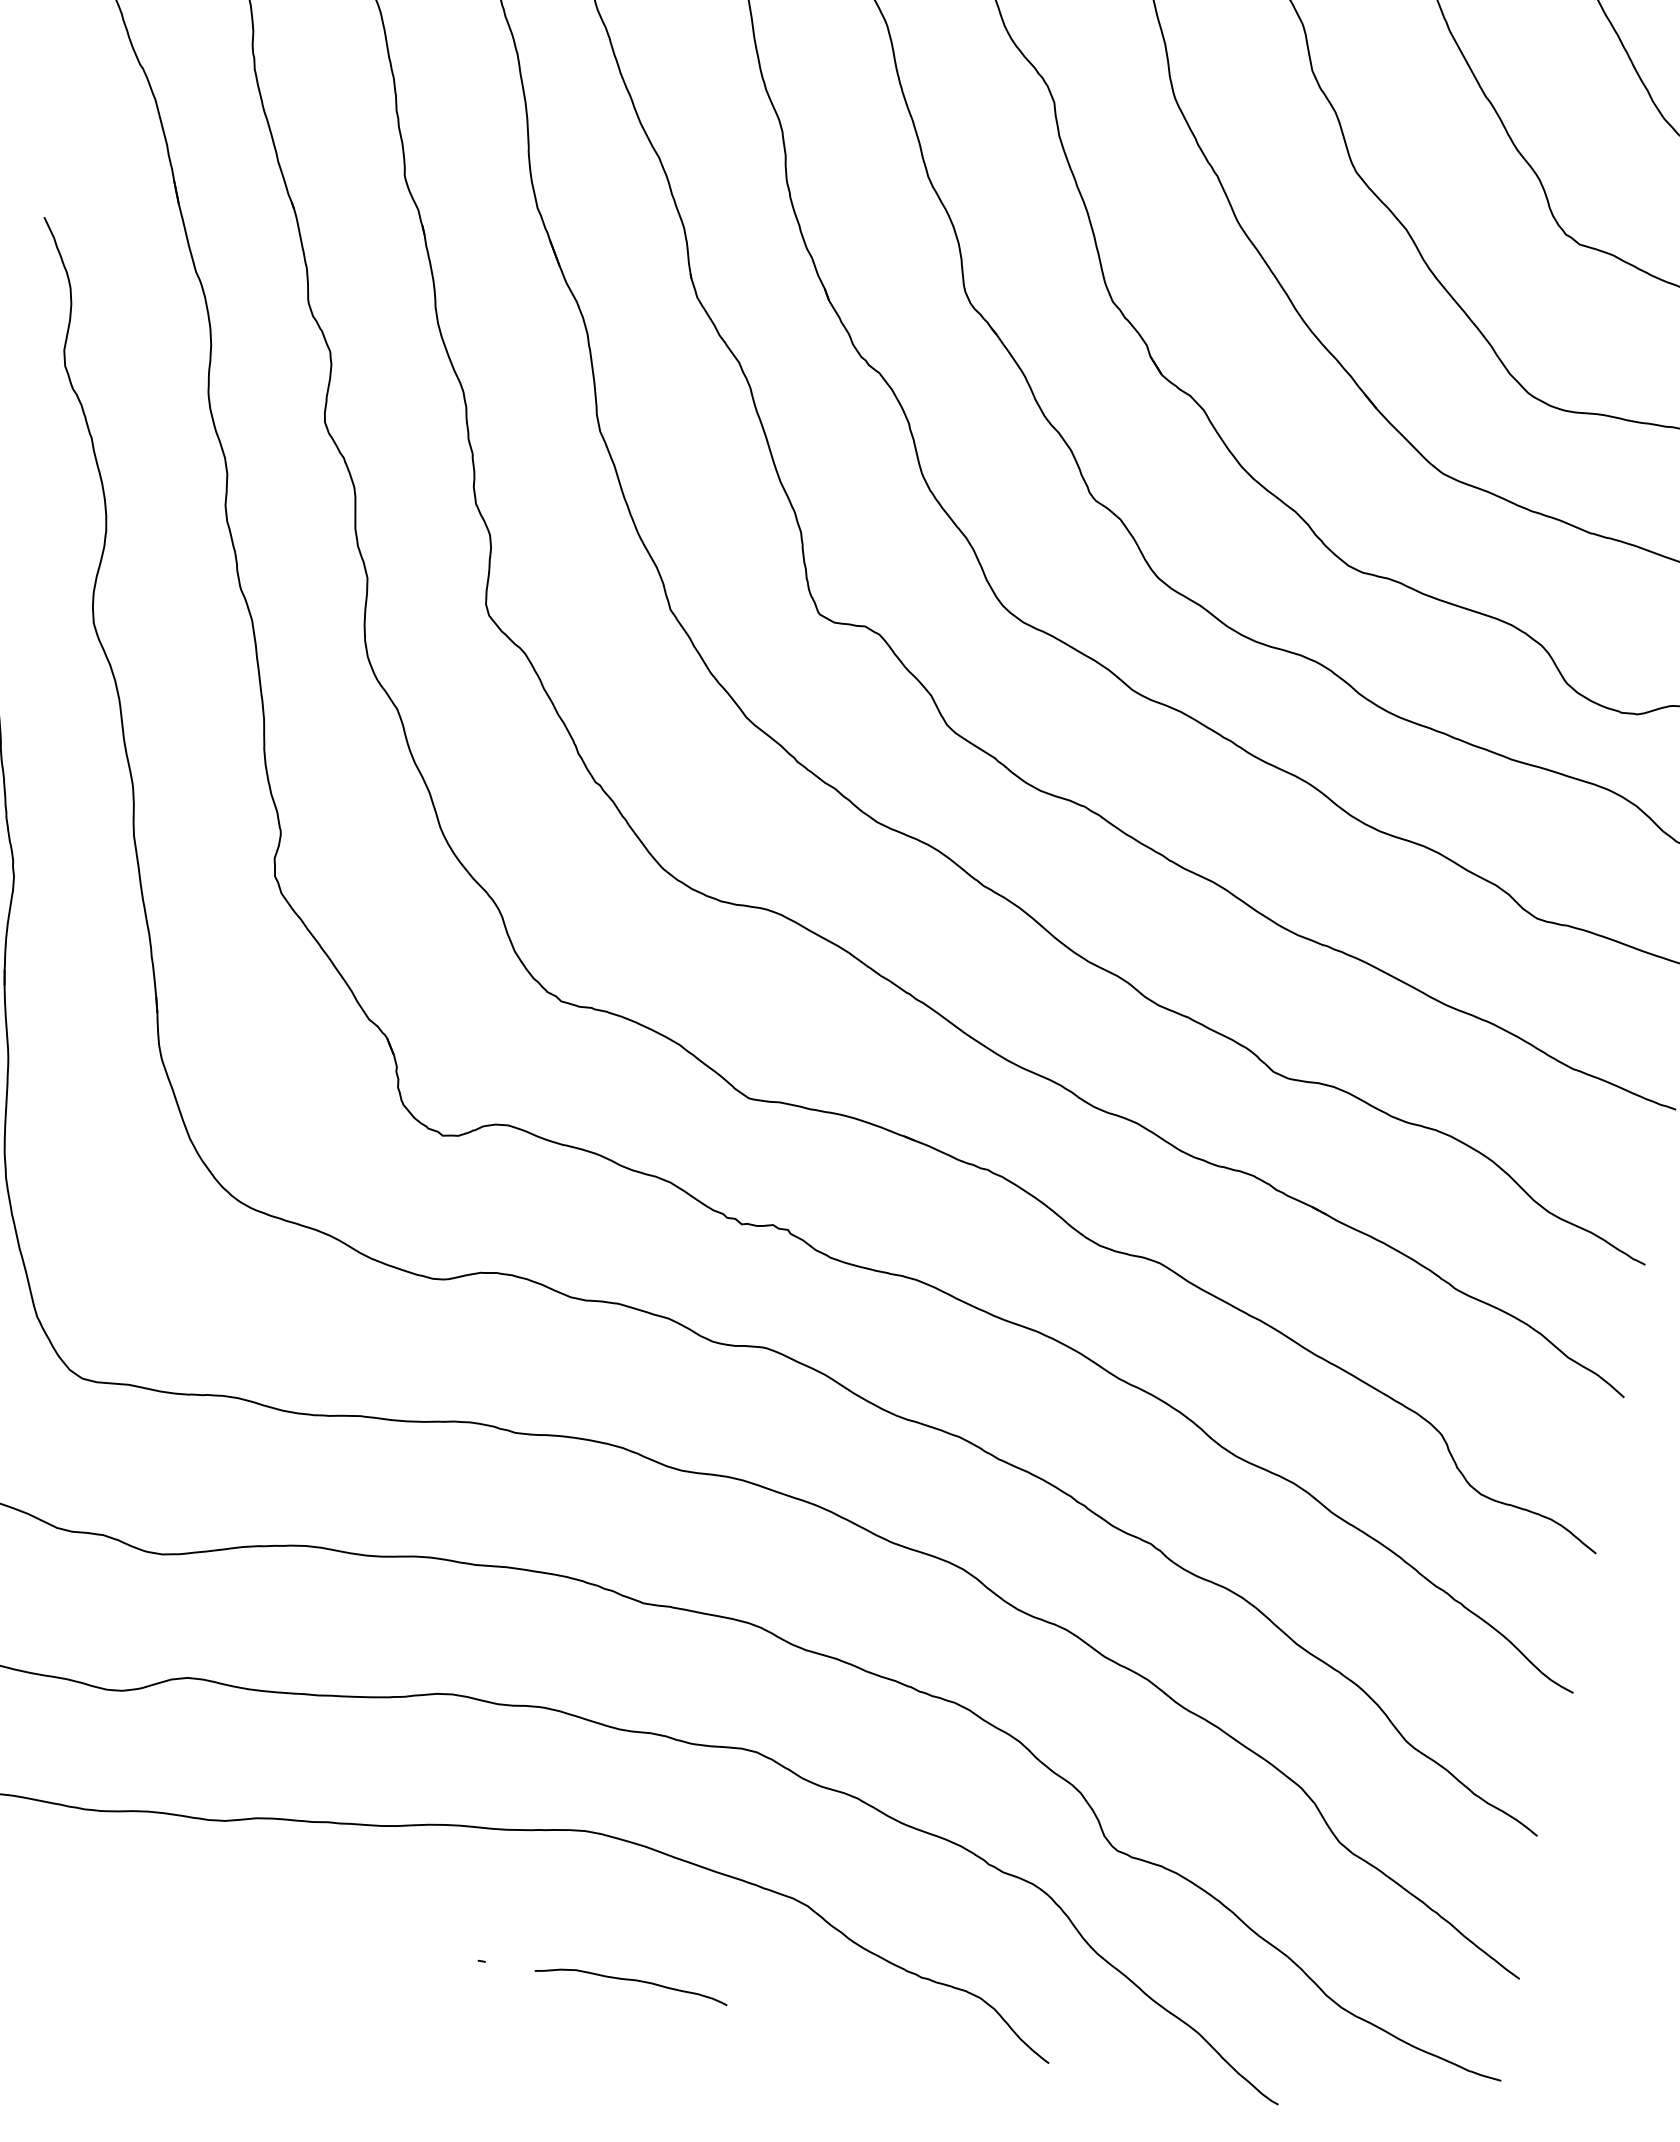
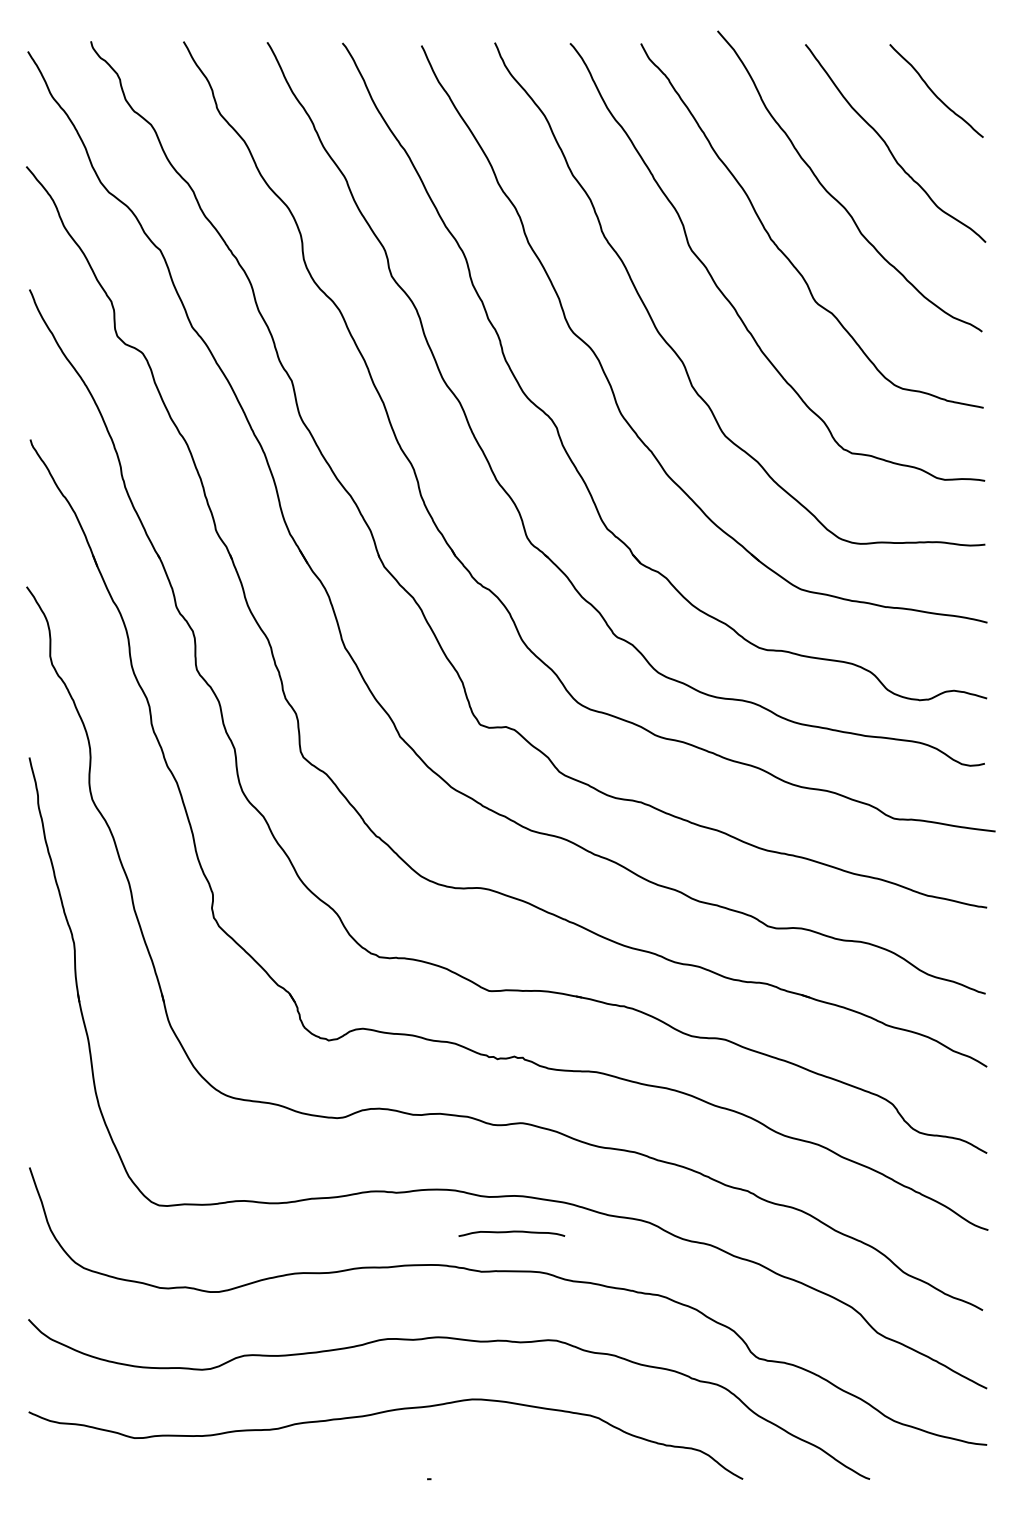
curve: (631, 1981) -> (511, 1232), moved

